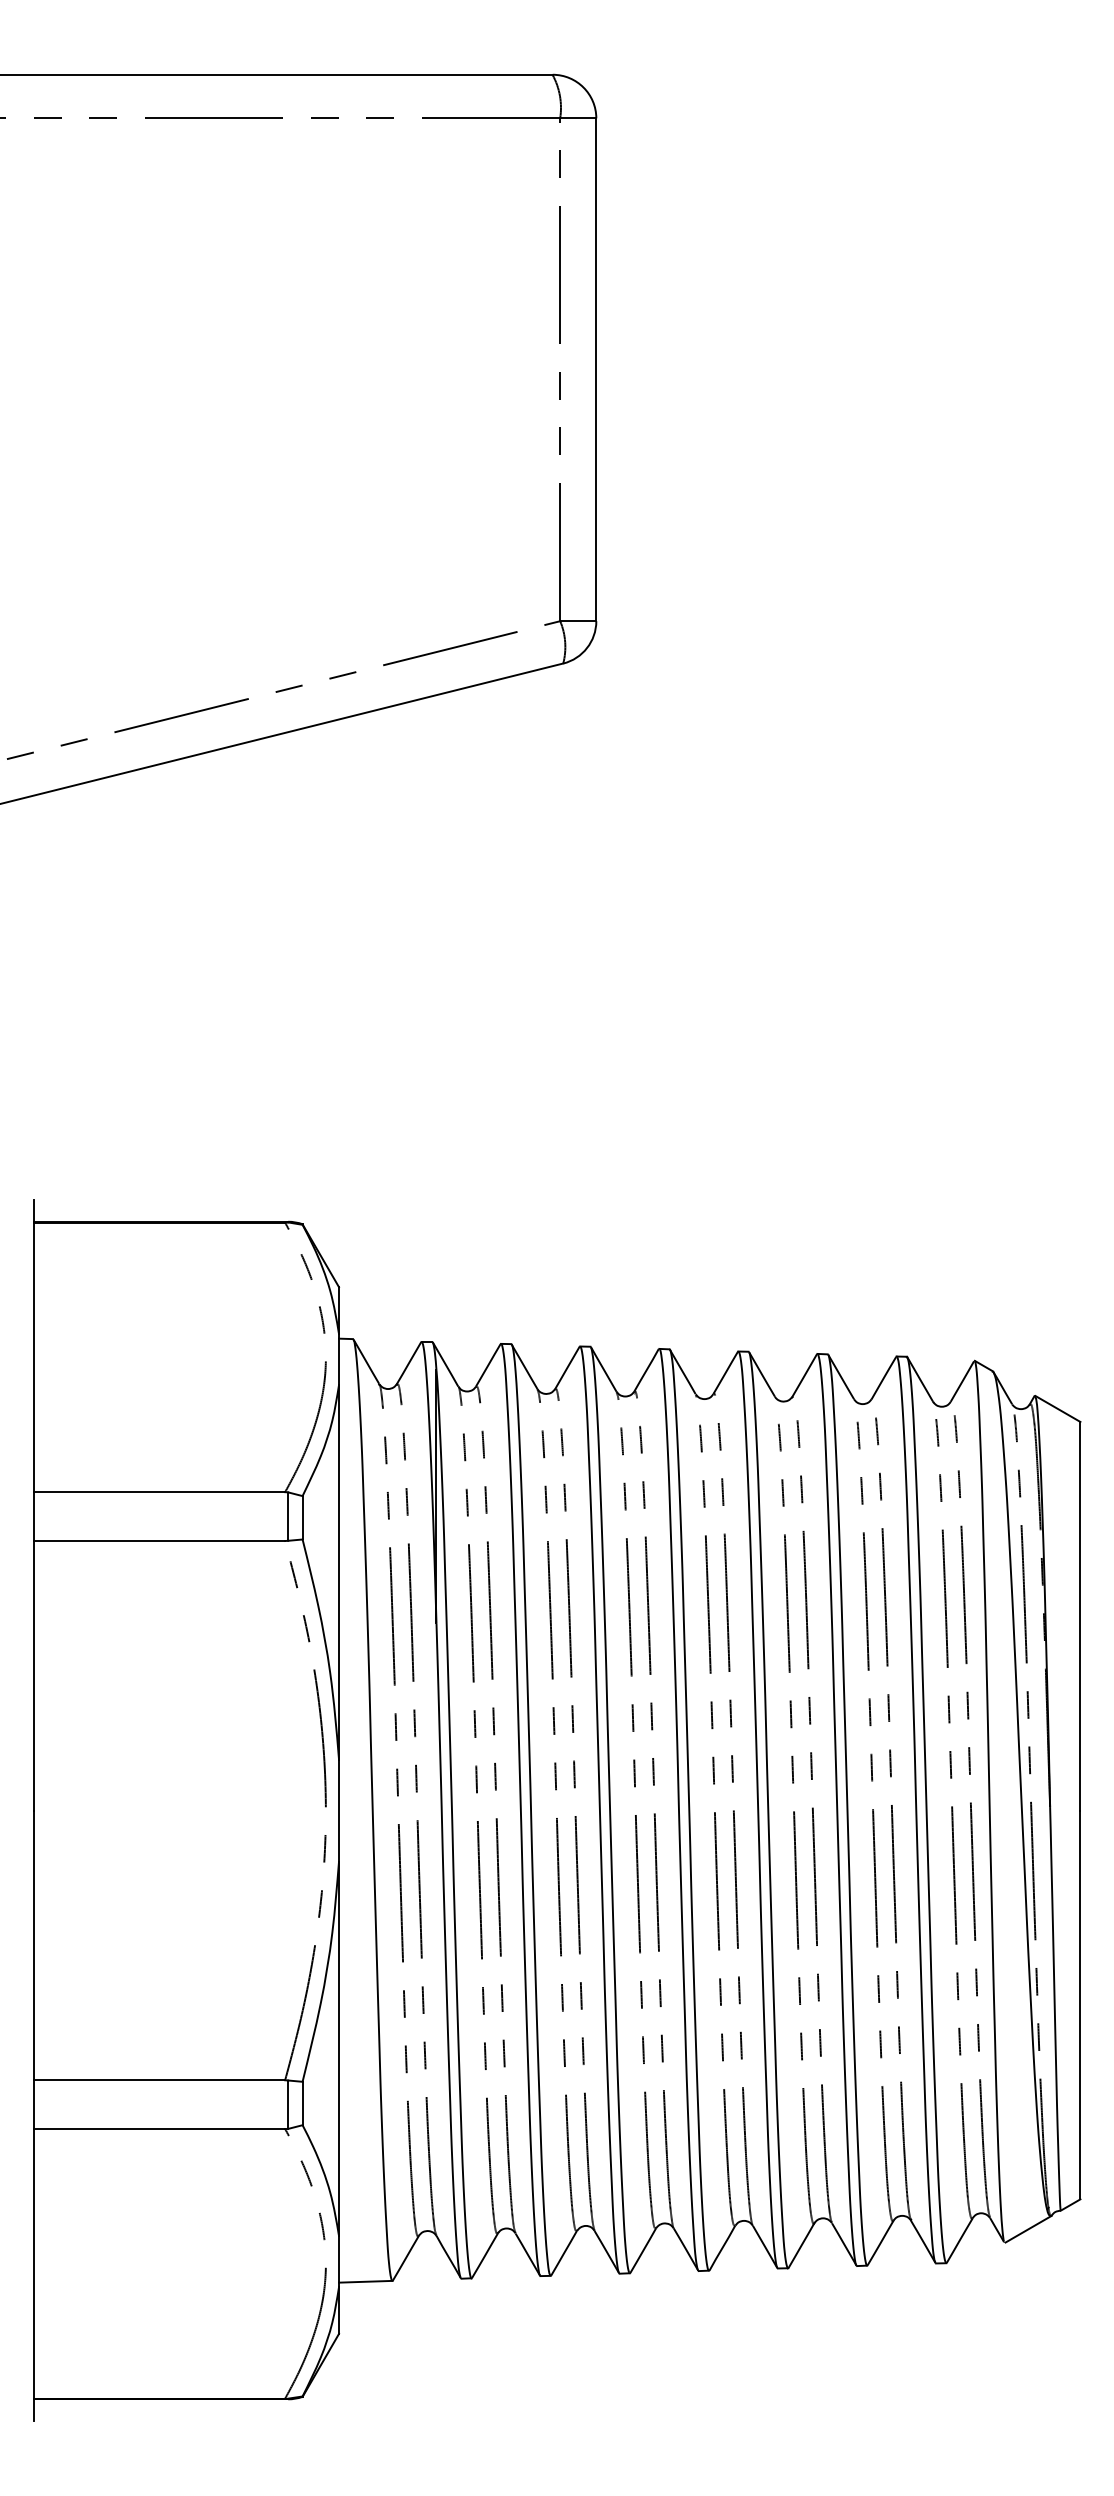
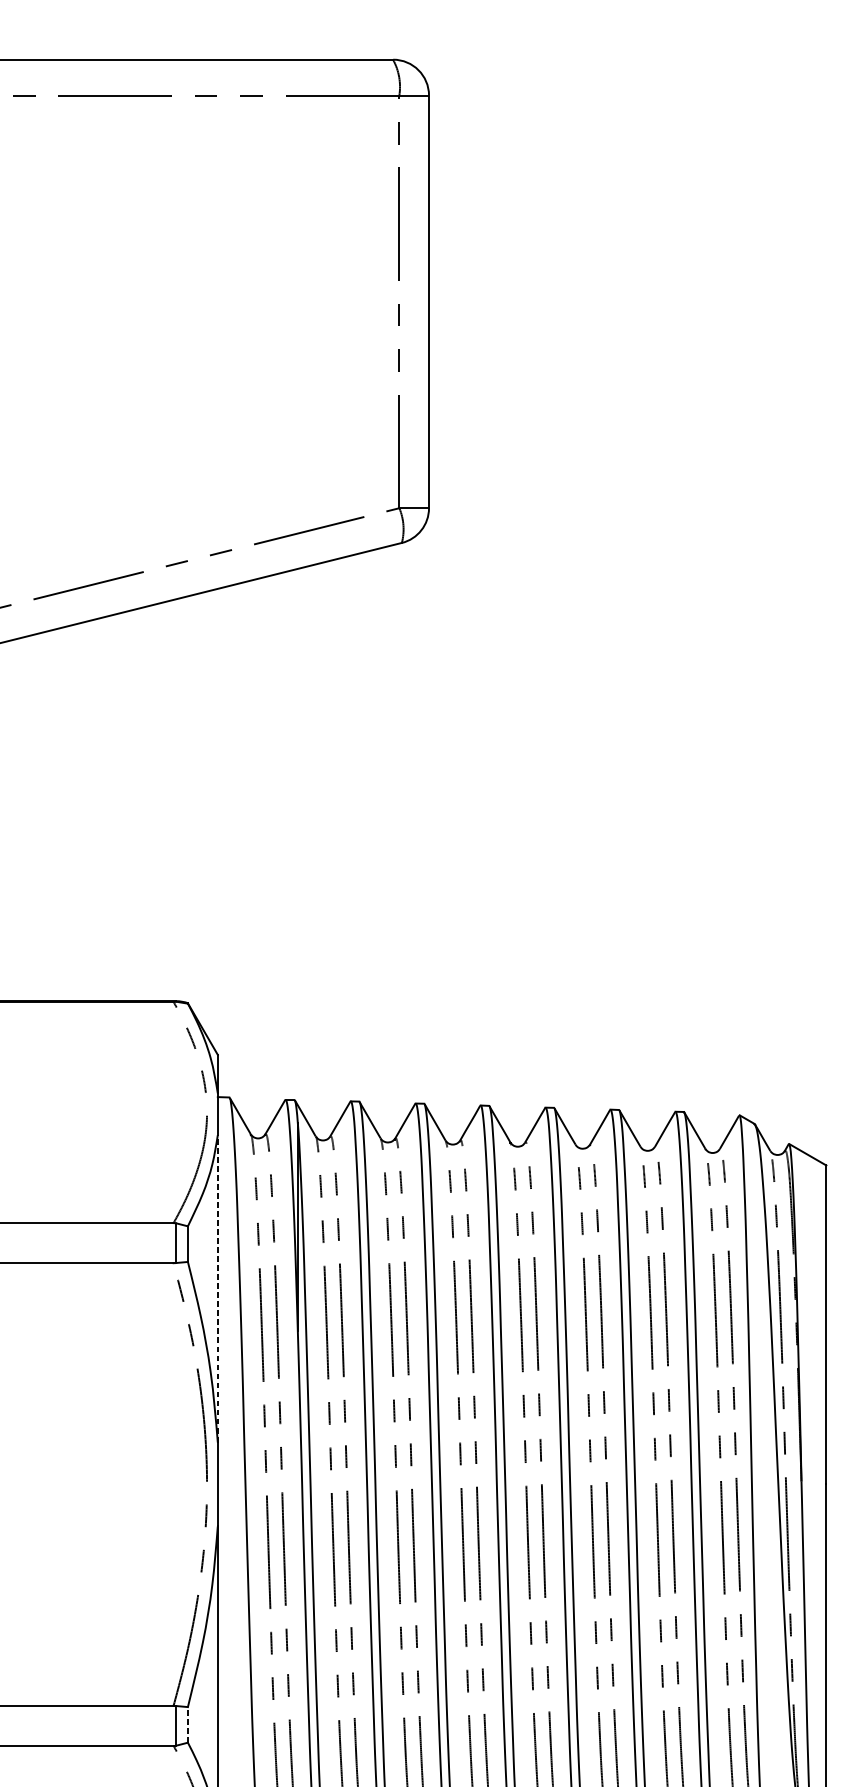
line: (339, 1571) -> (218, 1288), solid -> dashed
line: (302, 2103) -> (187, 1724), solid -> dashed

